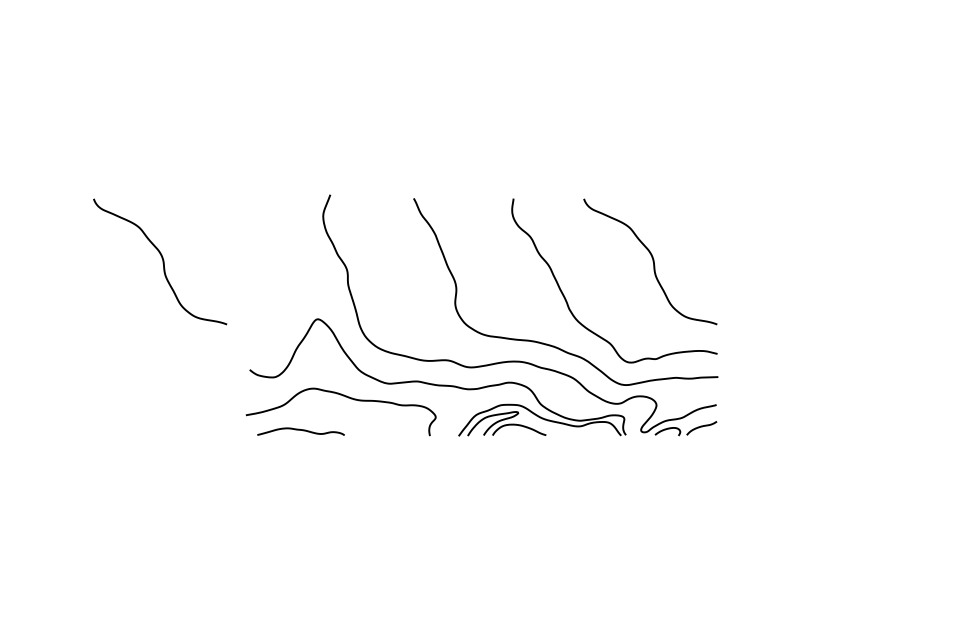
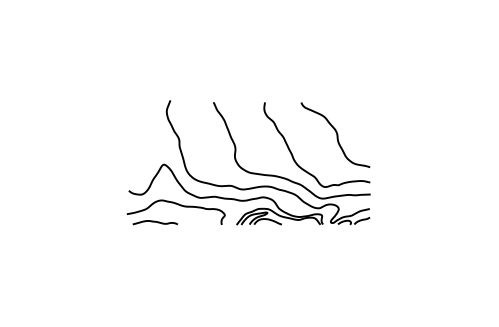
curve: (161, 262) -> (83, 135), removed

